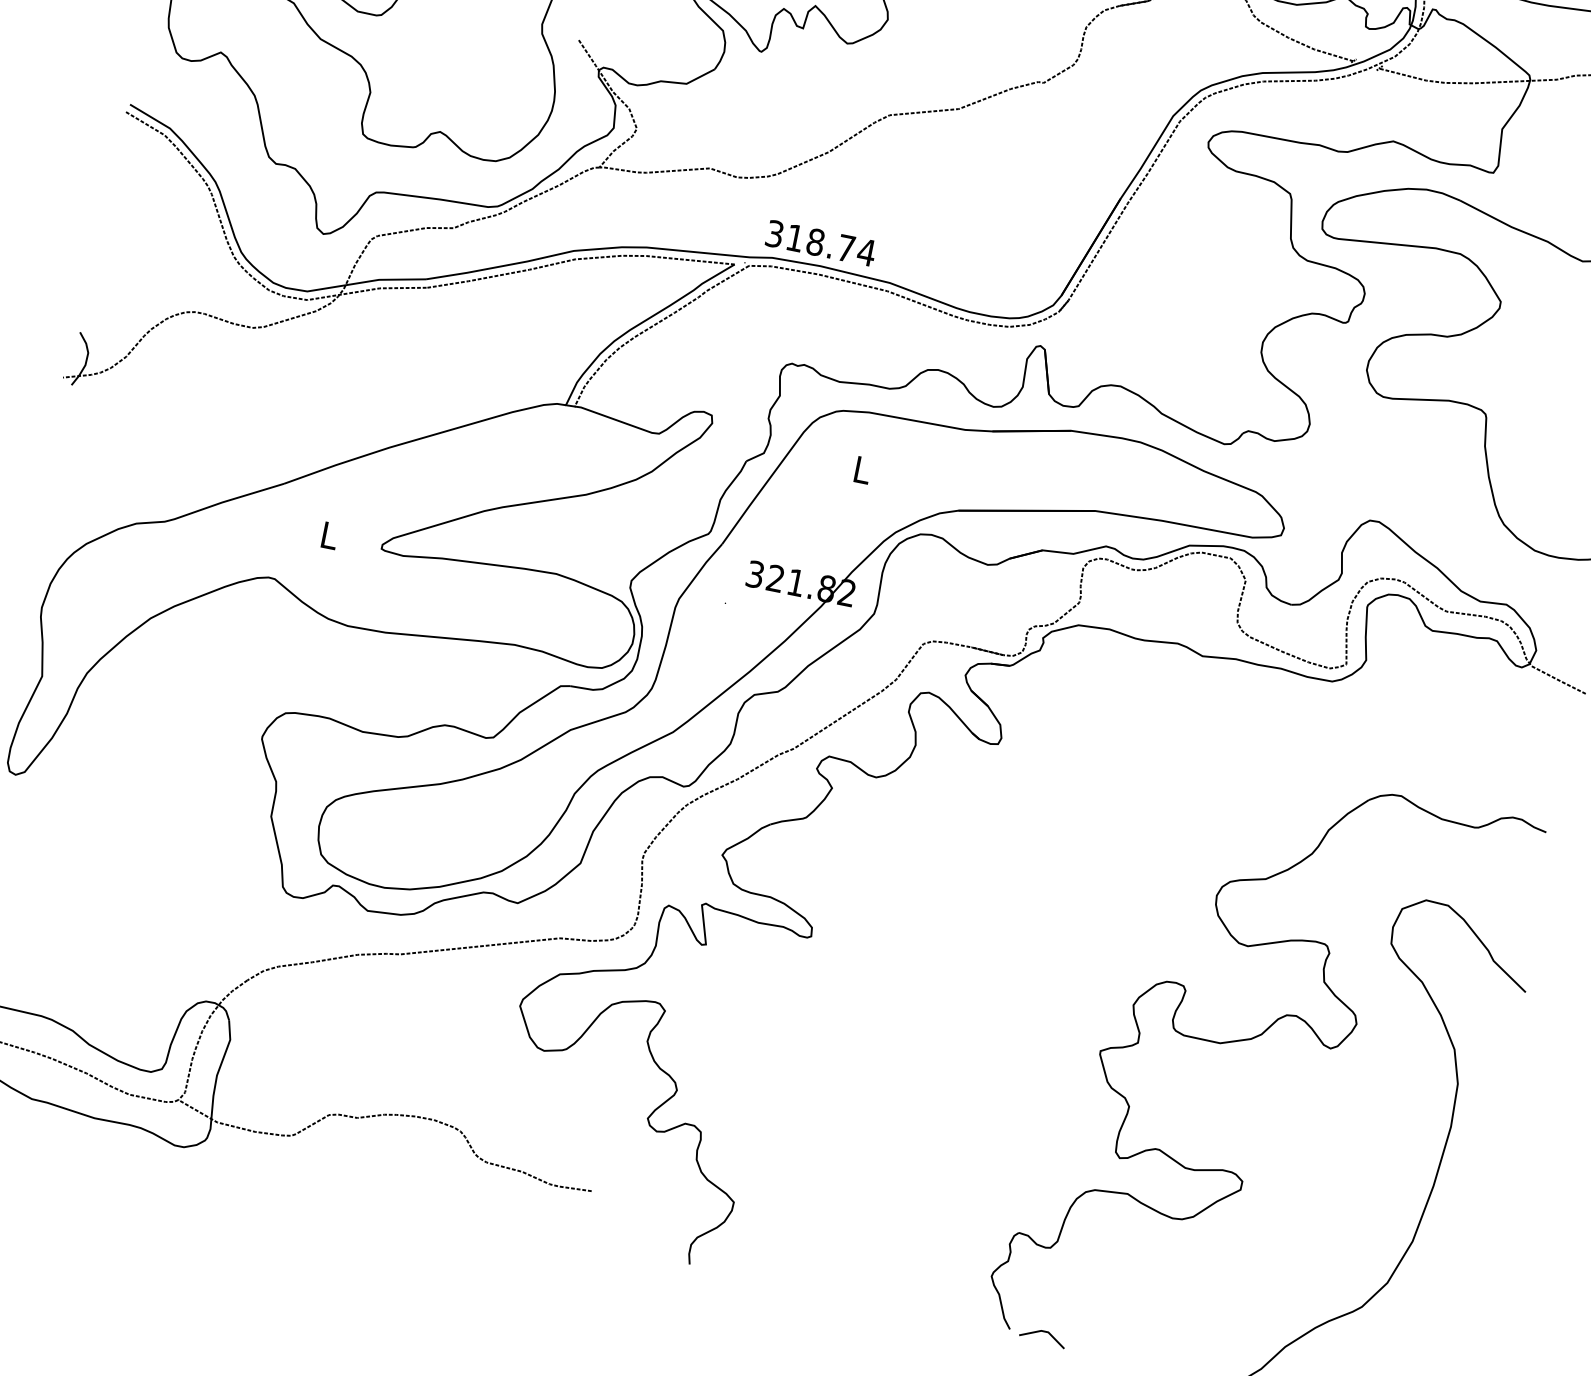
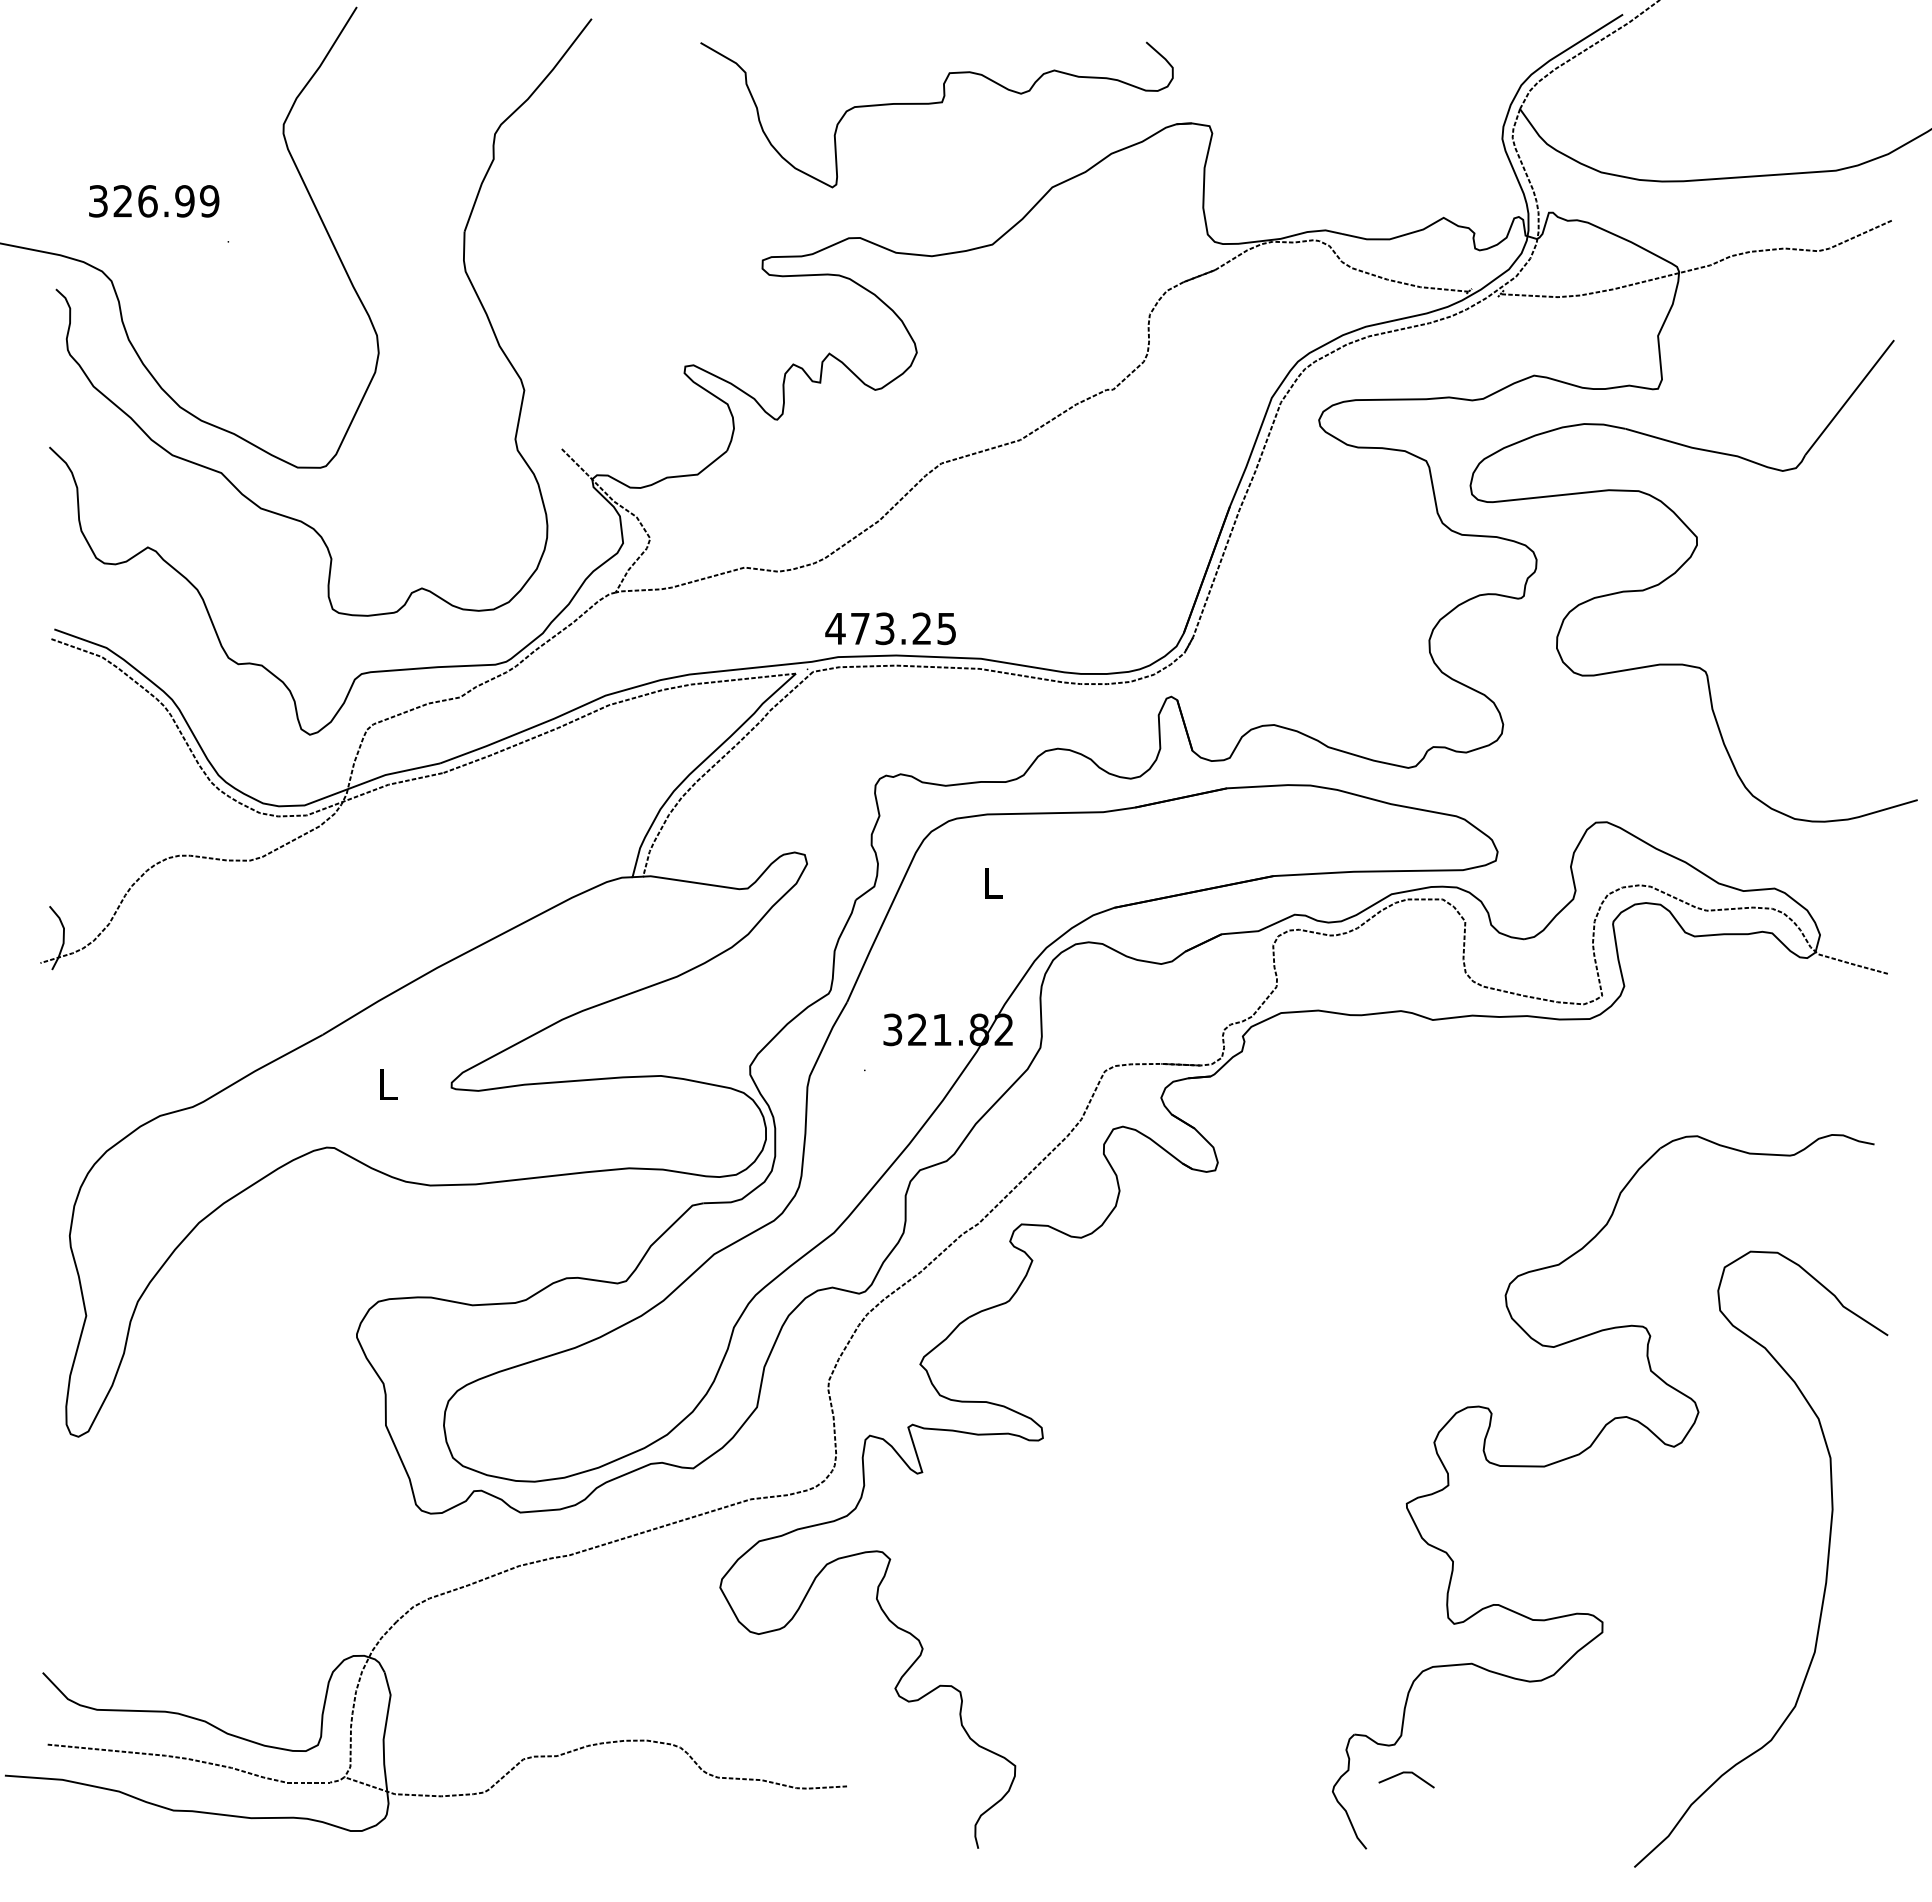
text: (821, 243) -> (891, 628), 318.74 -> 473.25
line: (1043, 1332) -> (1406, 1773), moved

